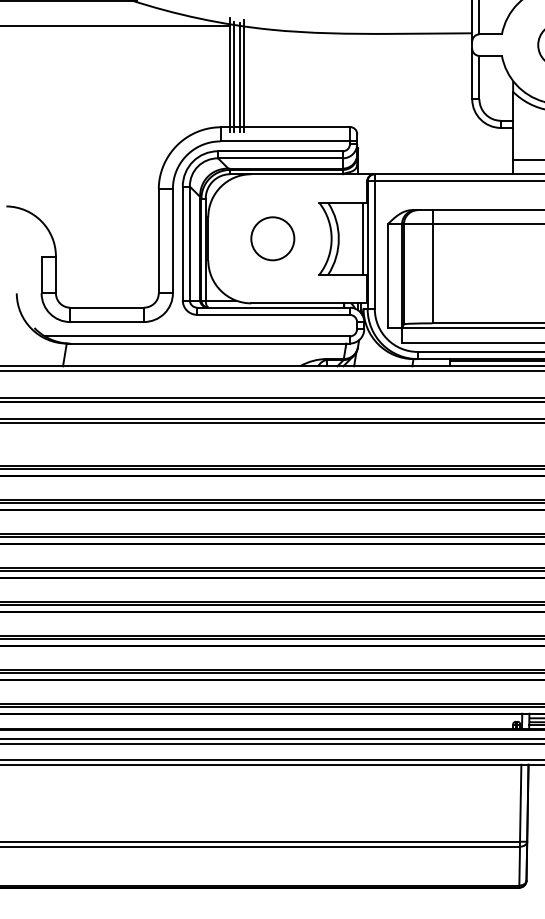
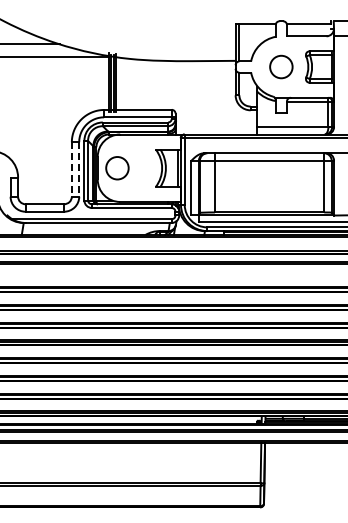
circle: (272, 239) -> (117, 168), moved
line: (158, 241) -> (71, 169), solid -> dashed
line: (173, 241) -> (79, 169), solid -> dashed

